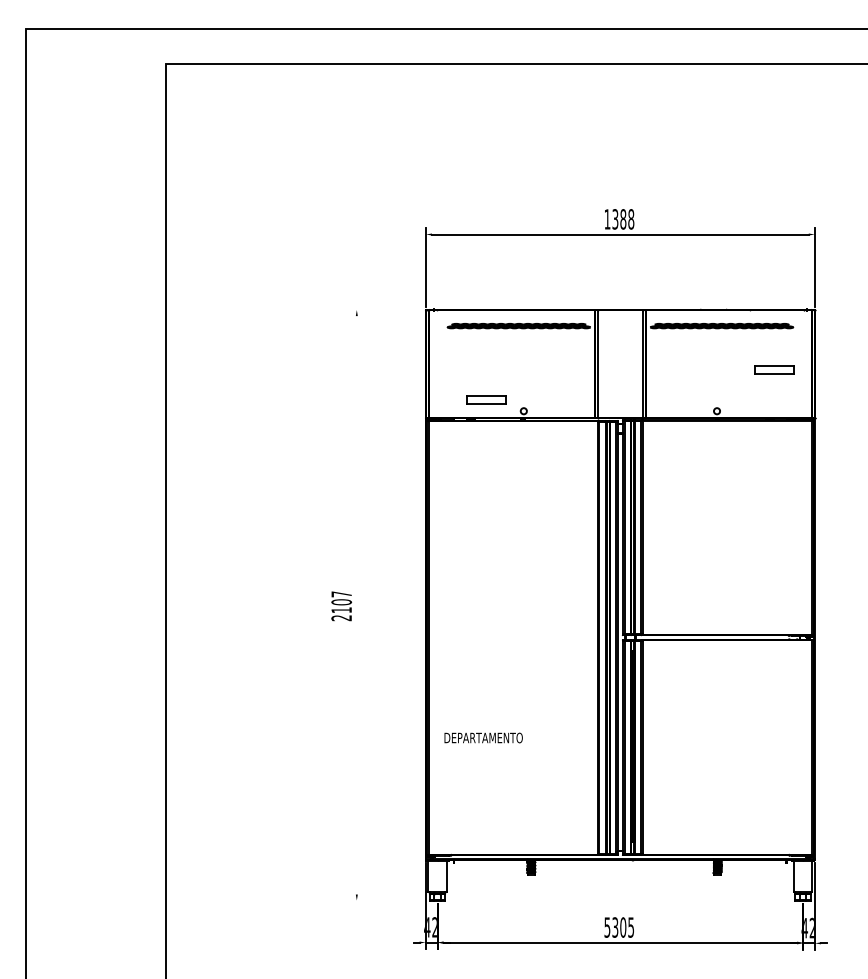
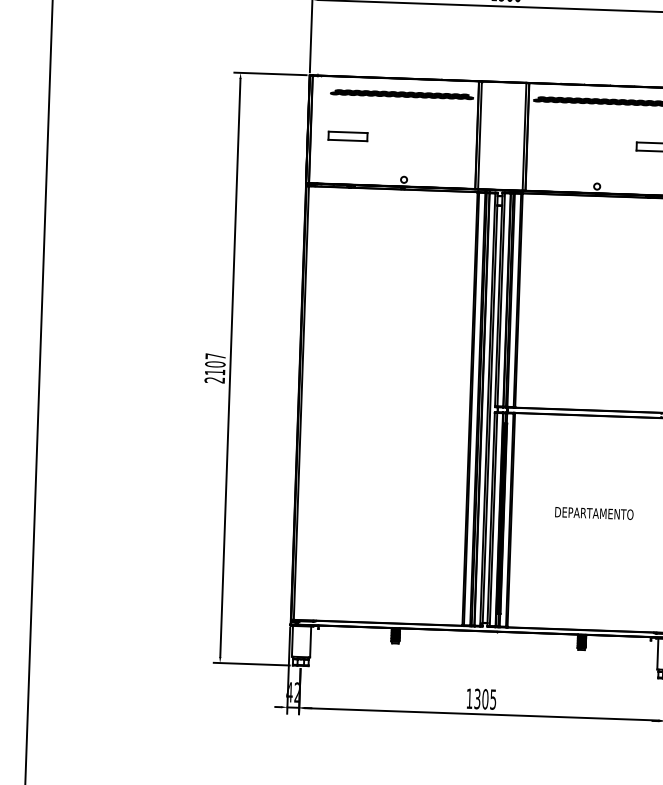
line: (386, 310) -> (270, 74), added
part: (486, 399) -> (348, 136), moved
line: (356, 605) -> (230, 368), added
text: (483, 737) -> (594, 512), moved
line: (388, 900) -> (251, 664), added
text: (607, 927) -> (469, 698), 5305 -> 1305

